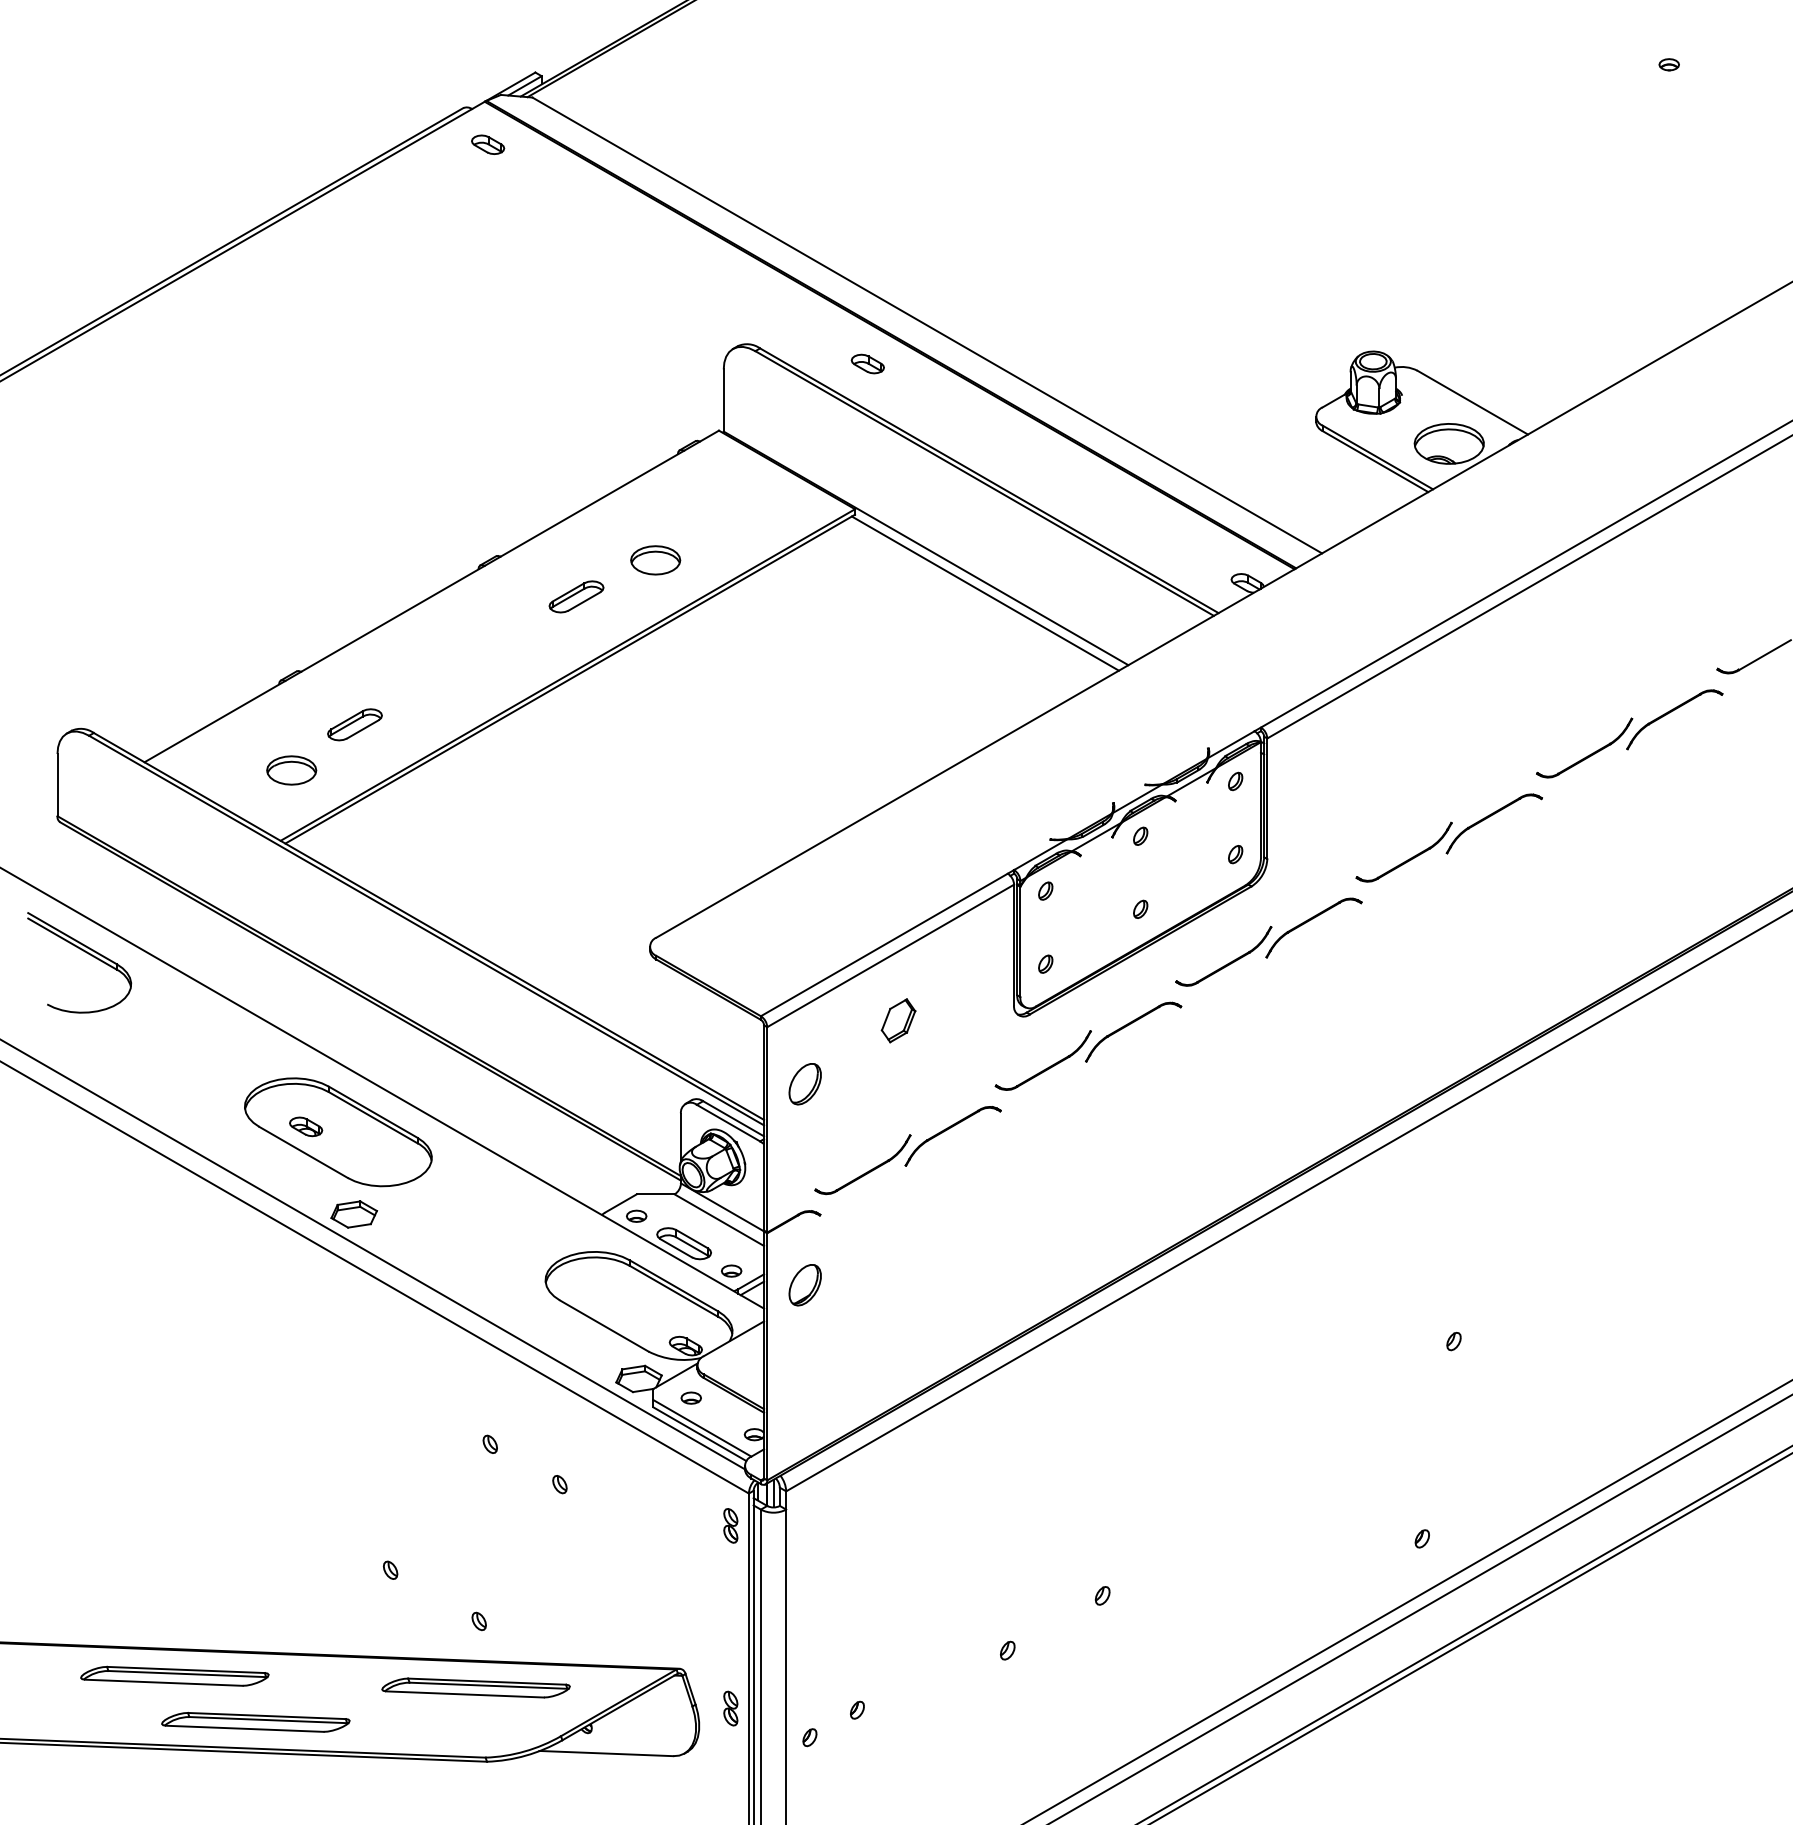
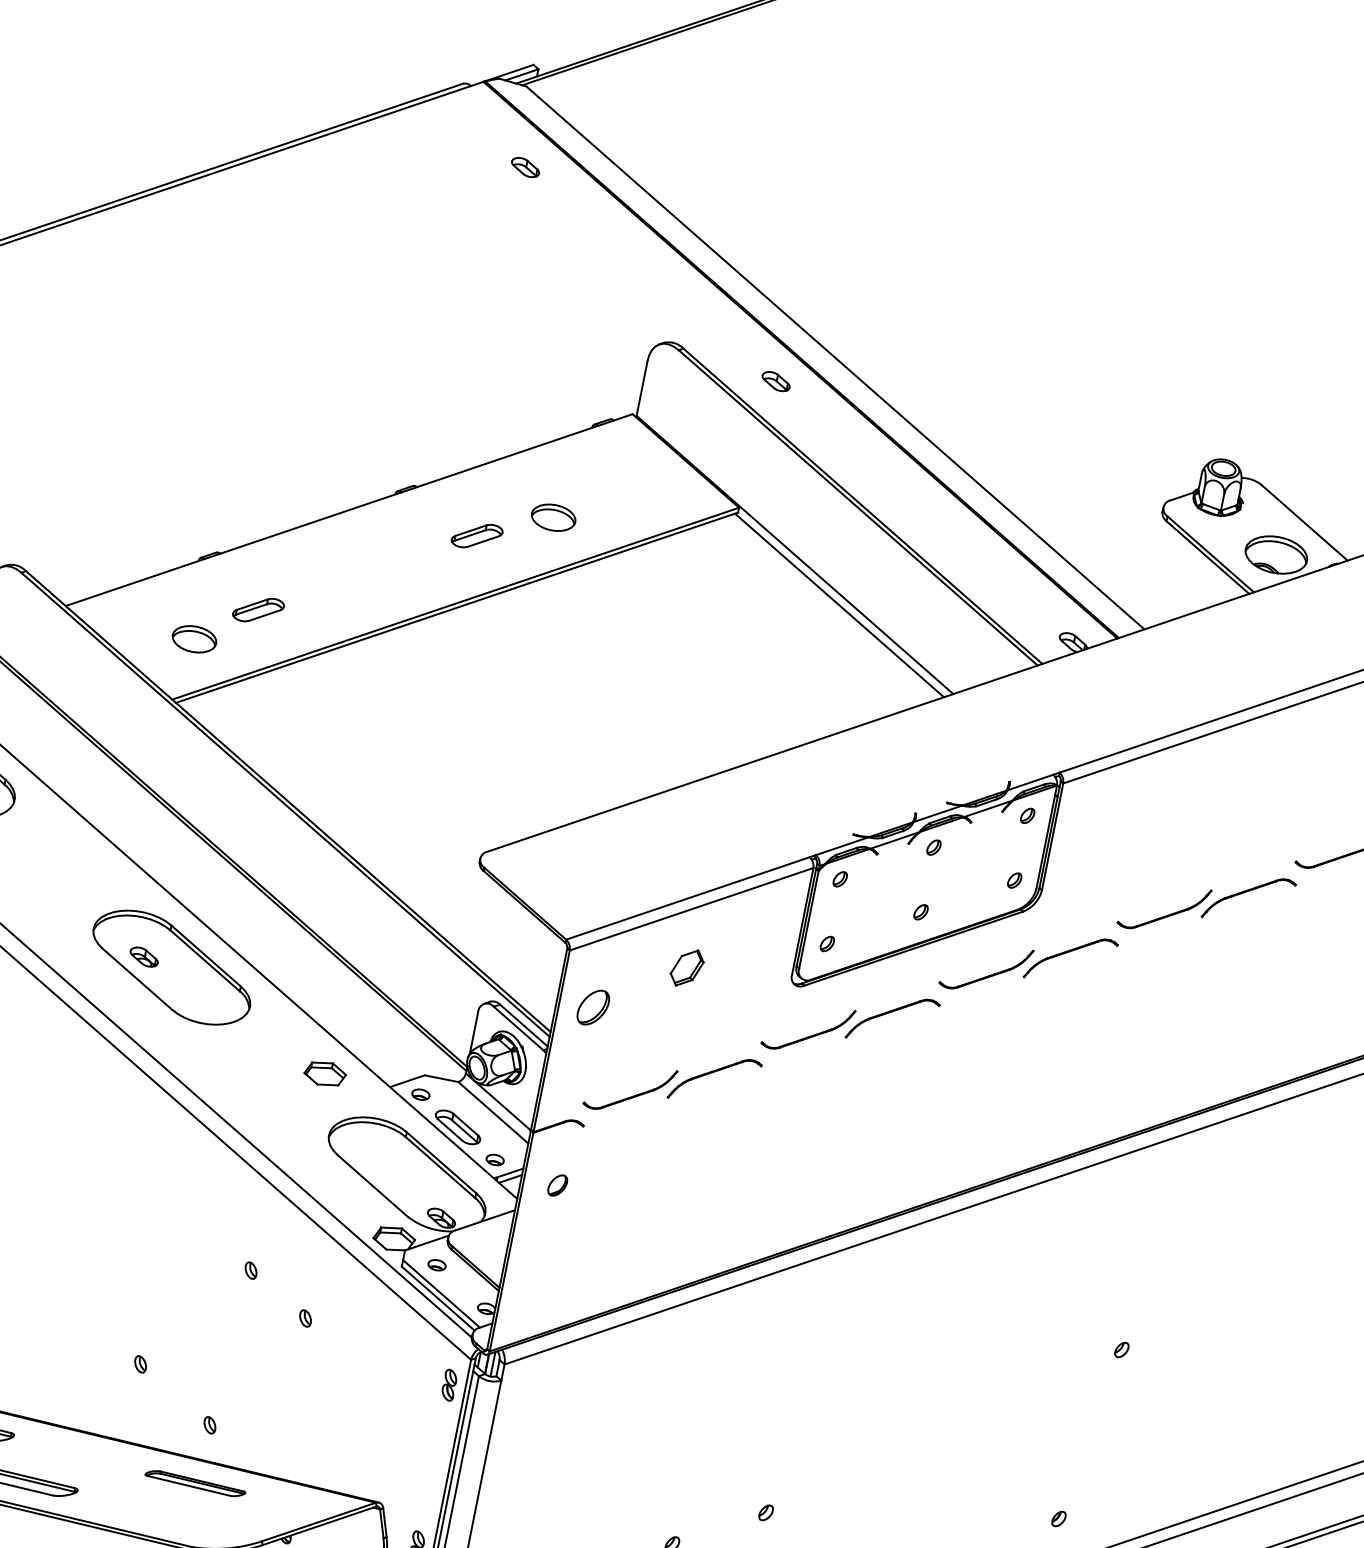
part: (488, 144) -> (525, 167), moved
part: (354, 1214) -> (325, 1073), moved
part: (804, 1285) -> (557, 1185), size x0.6
part: (475, 1687) -> (194, 1483), size x0.6

